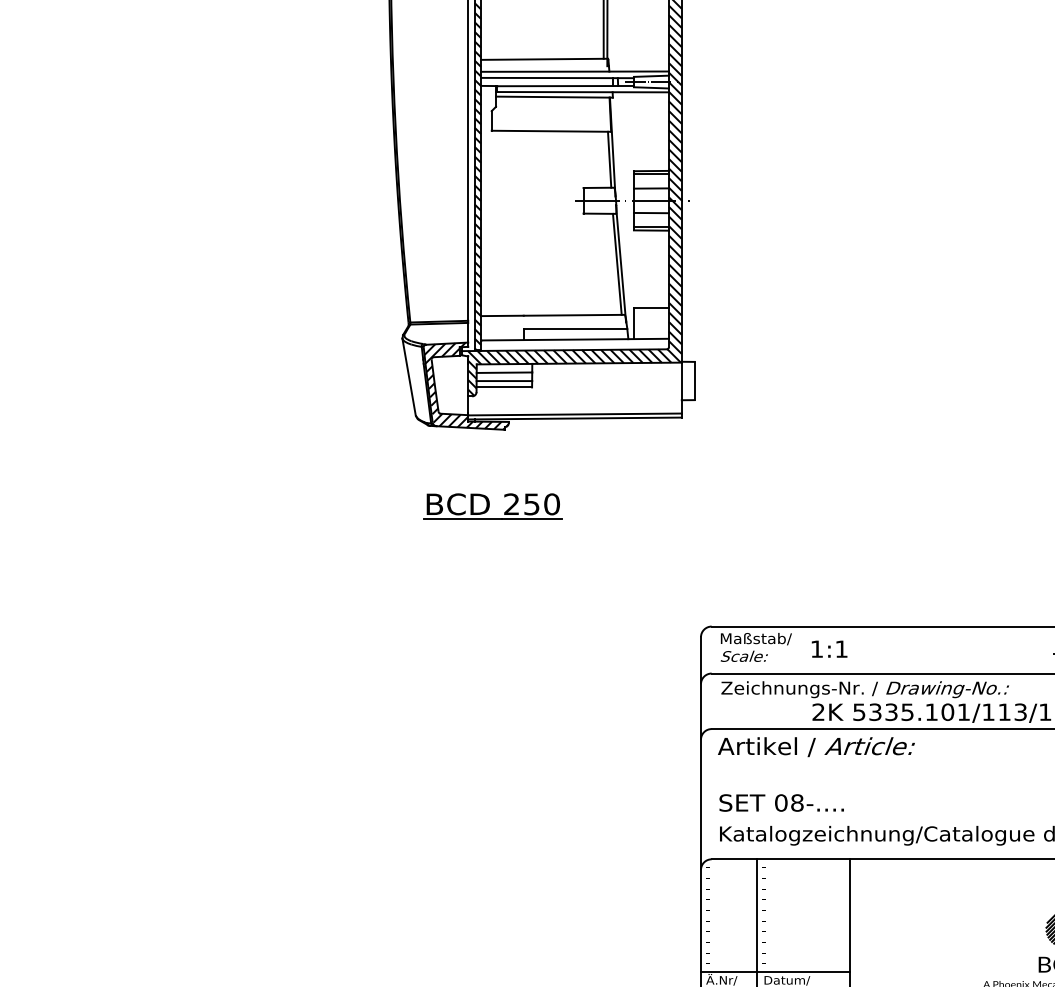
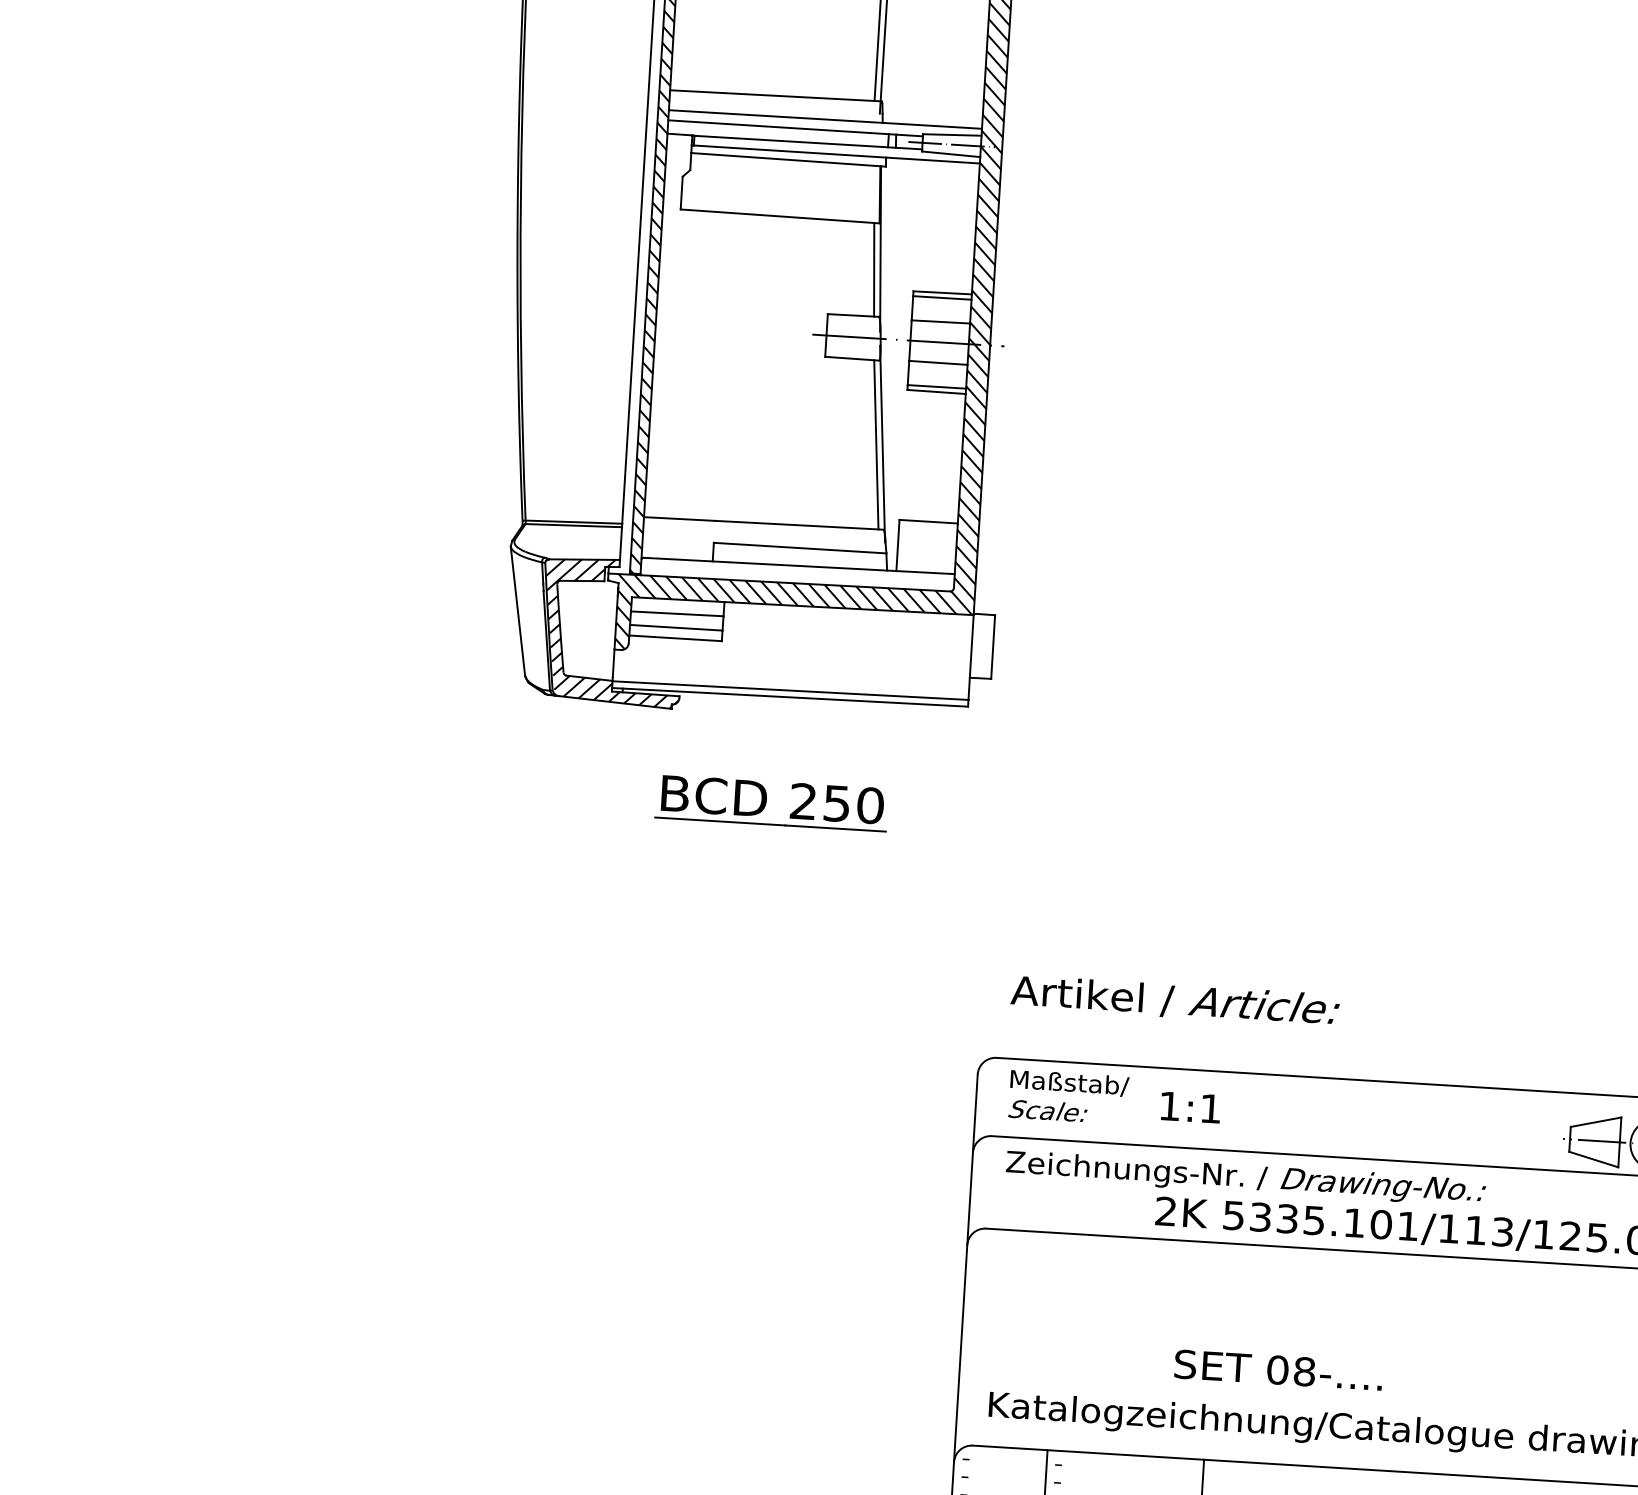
part: (492, 506) -> (771, 803), moved
text: (816, 747) -> (1175, 1001), moved
text: (781, 802) -> (1278, 1369), moved

